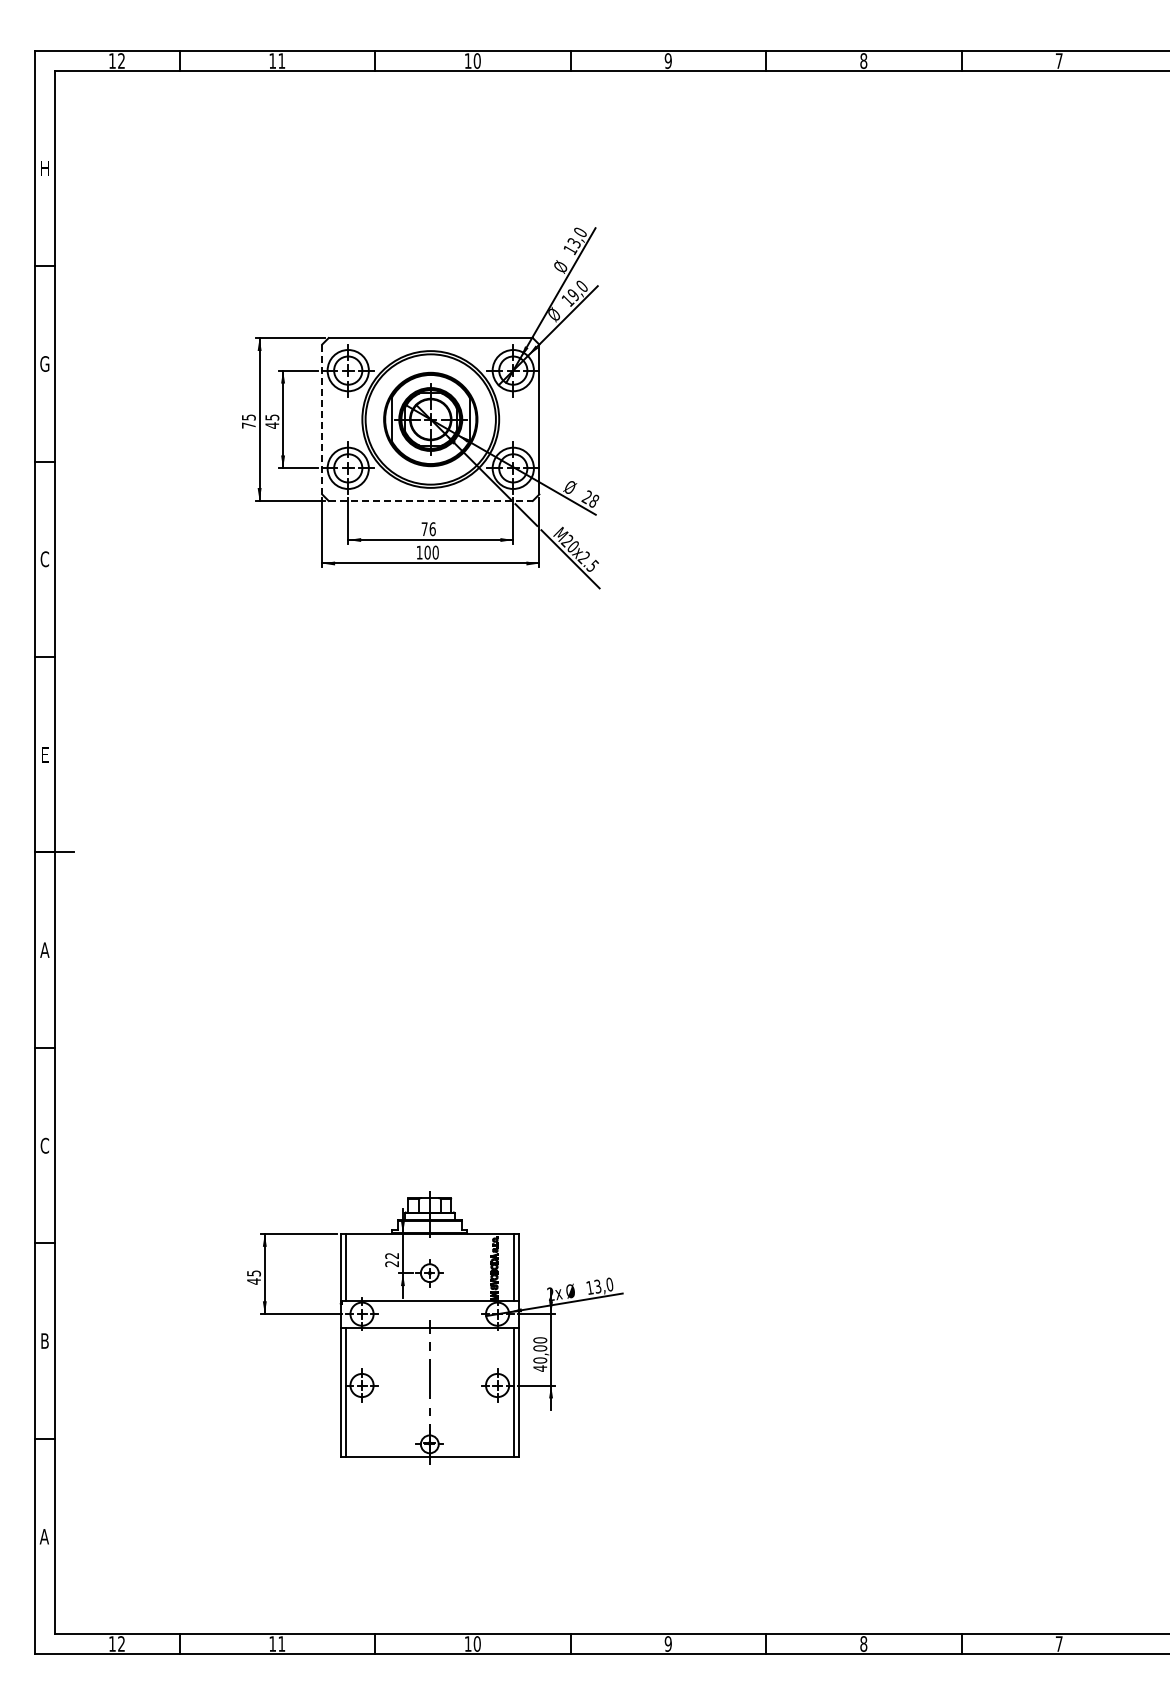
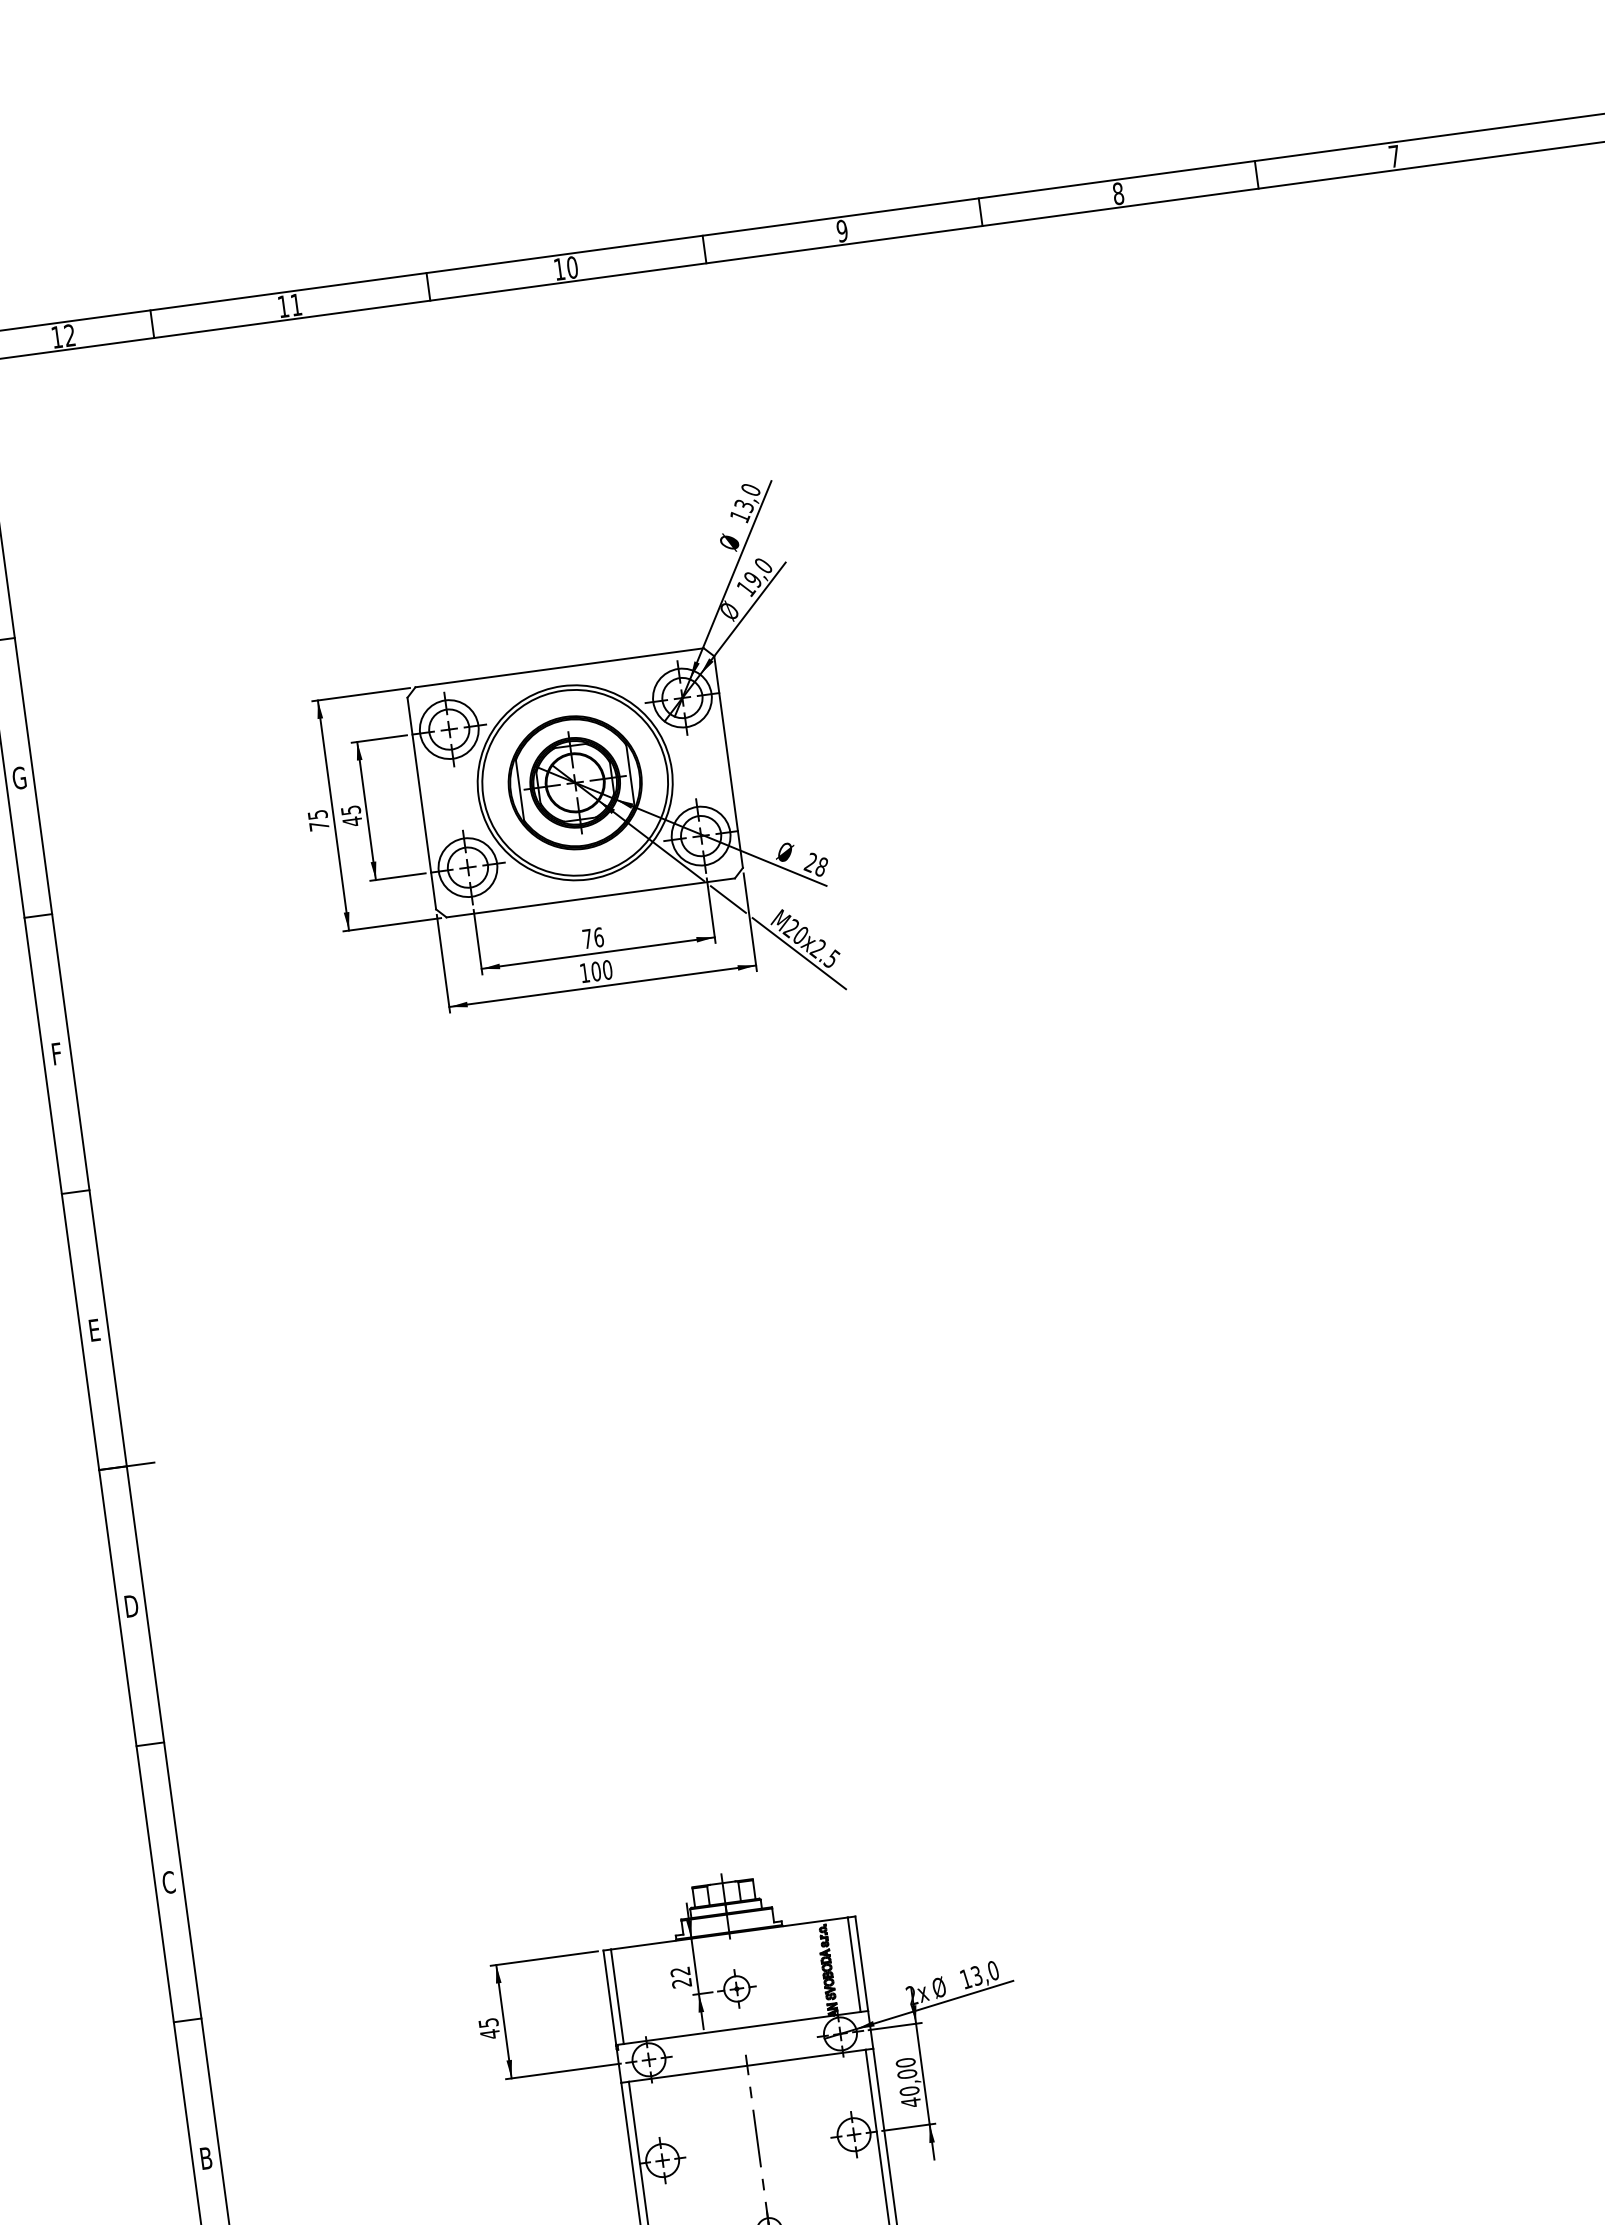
line: (322, 419) -> (422, 803), dashed -> solid
line: (431, 500) -> (591, 897), dashed -> solid
text: (44, 559) -> (56, 1054), C -> F
text: (44, 949) -> (130, 1605), A -> D

